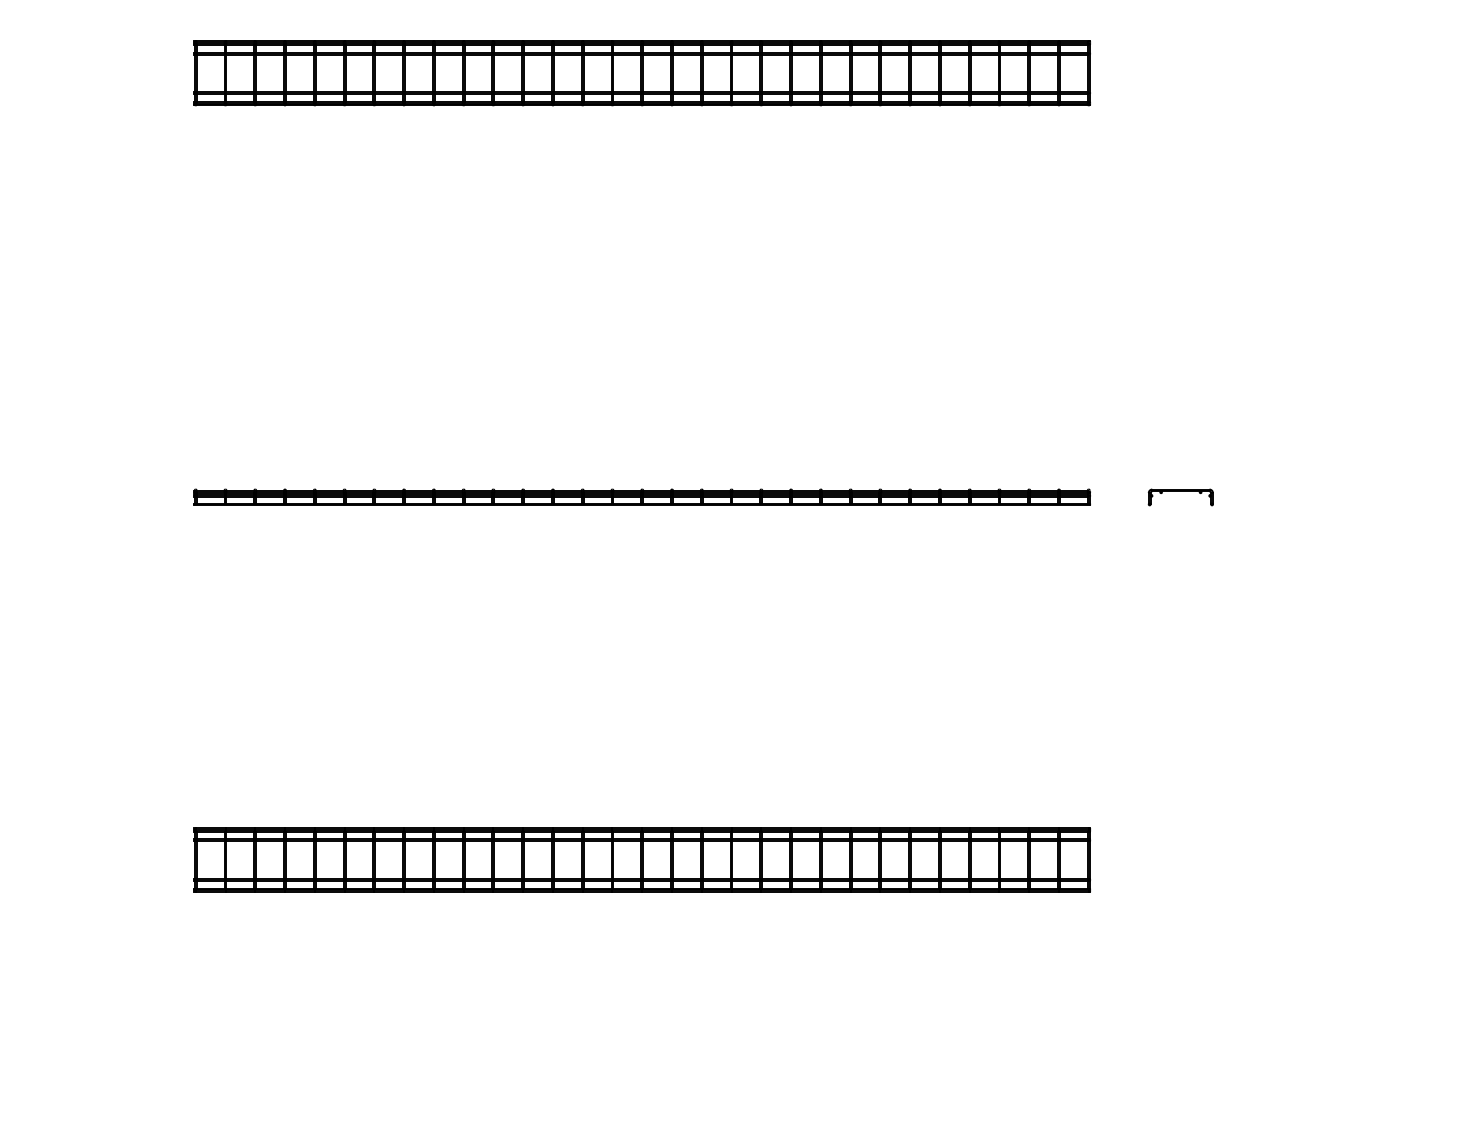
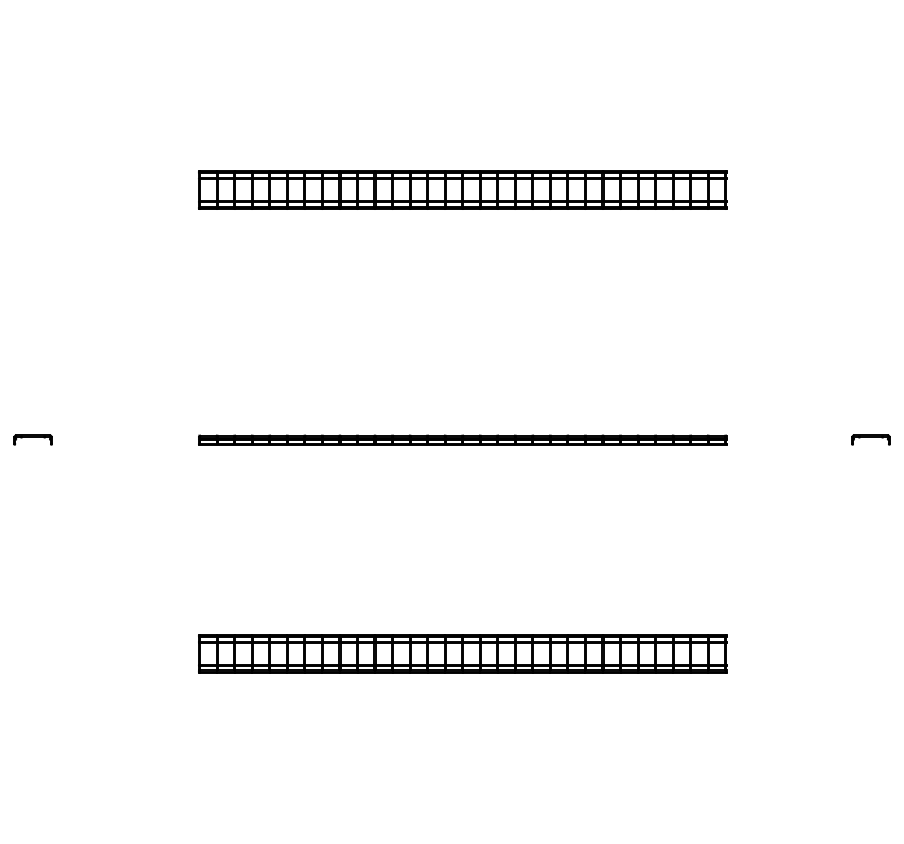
part: (1180, 496) -> (870, 439), moved

